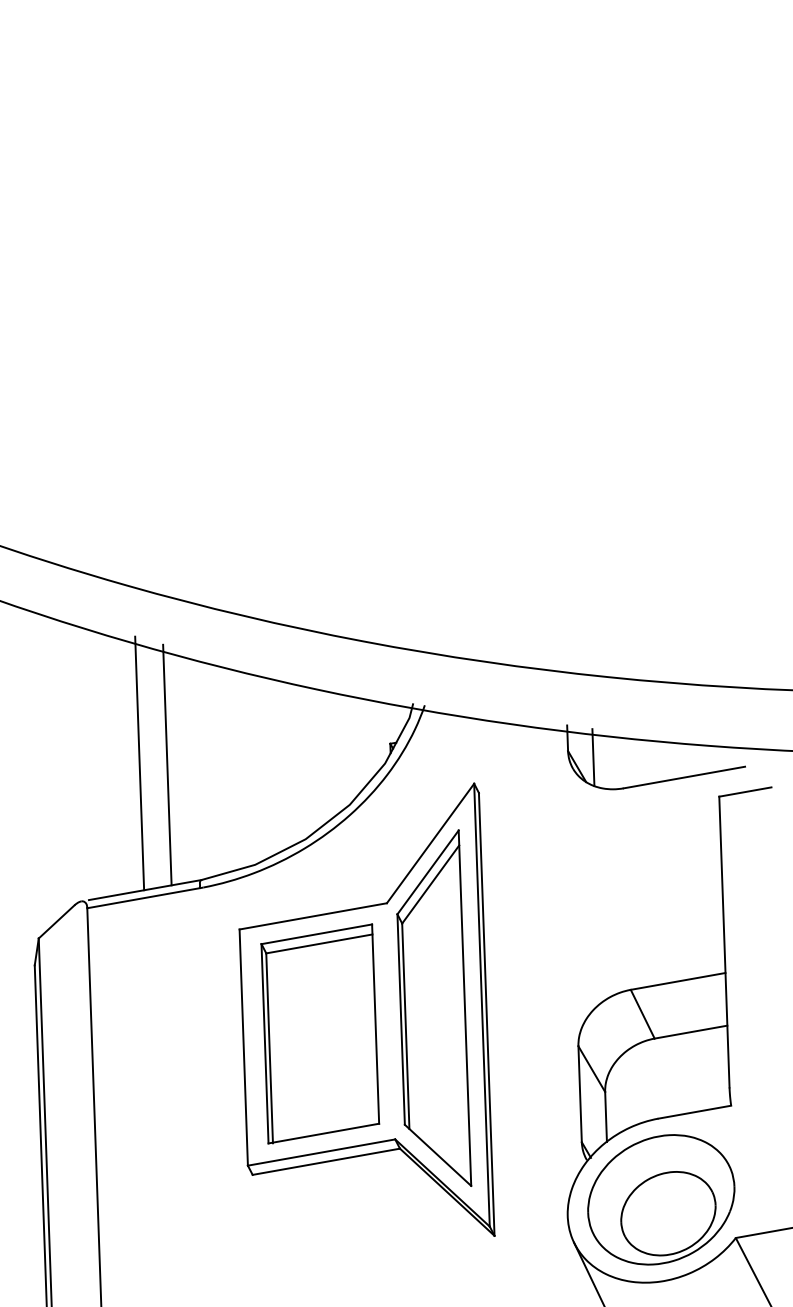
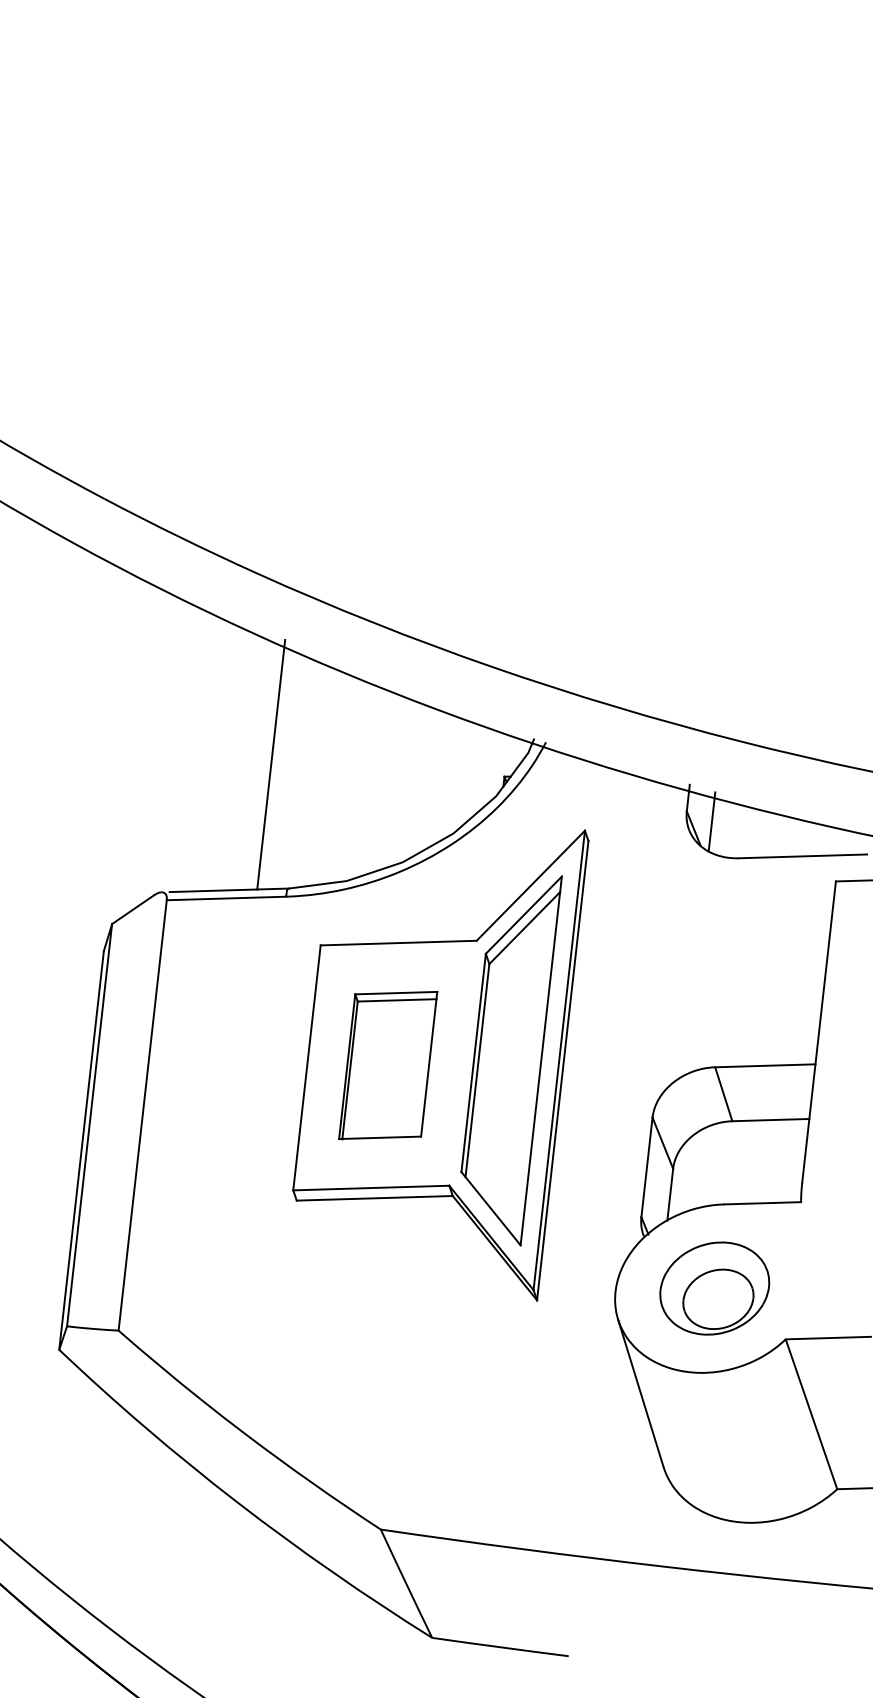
line: (139, 763) -> (242, 758), removed
part: (320, 1033) -> (388, 1065), size x0.7
part: (661, 1199) -> (714, 1288), size x0.7

